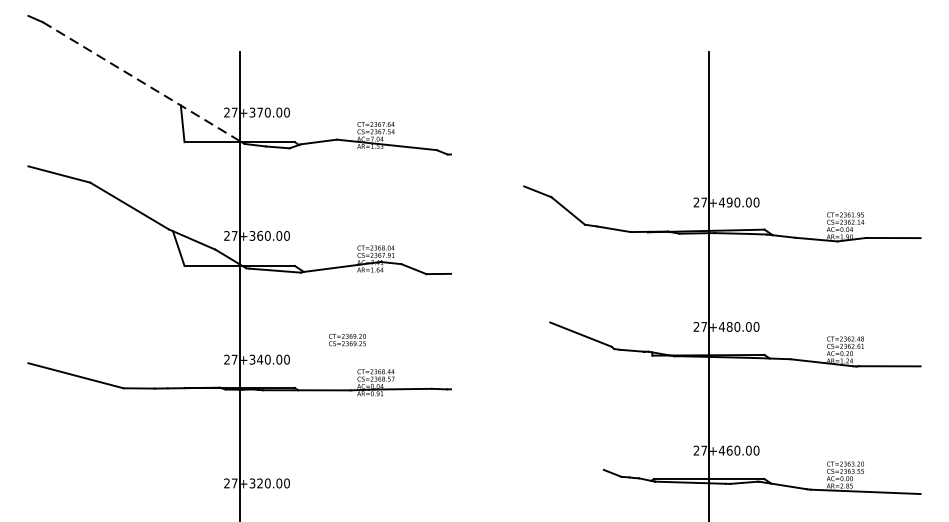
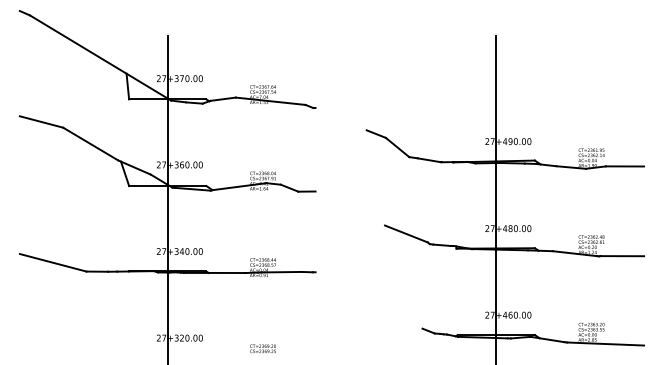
line: (142, 82) -> (99, 57), dashed -> solid
text: (346, 339) -> (262, 348), moved

